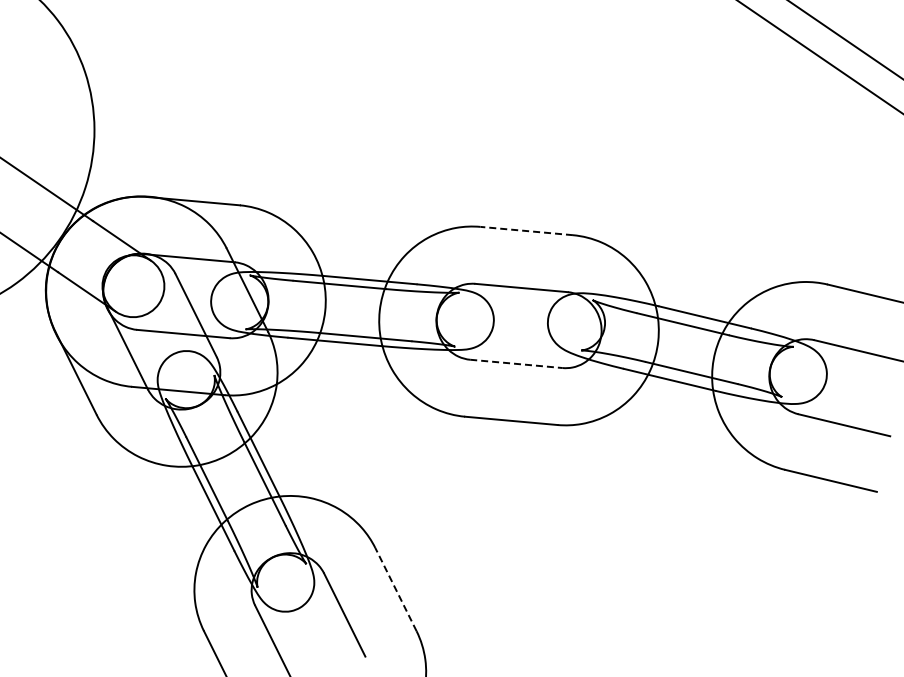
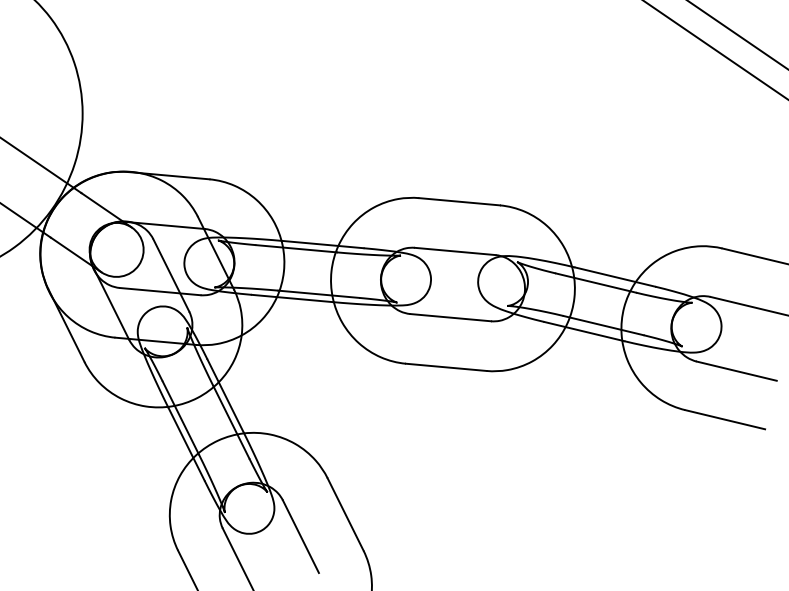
line: (526, 231) -> (459, 202), dashed -> solid
line: (516, 363) -> (450, 317), dashed -> solid
line: (395, 589) -> (345, 514), dashed -> solid

